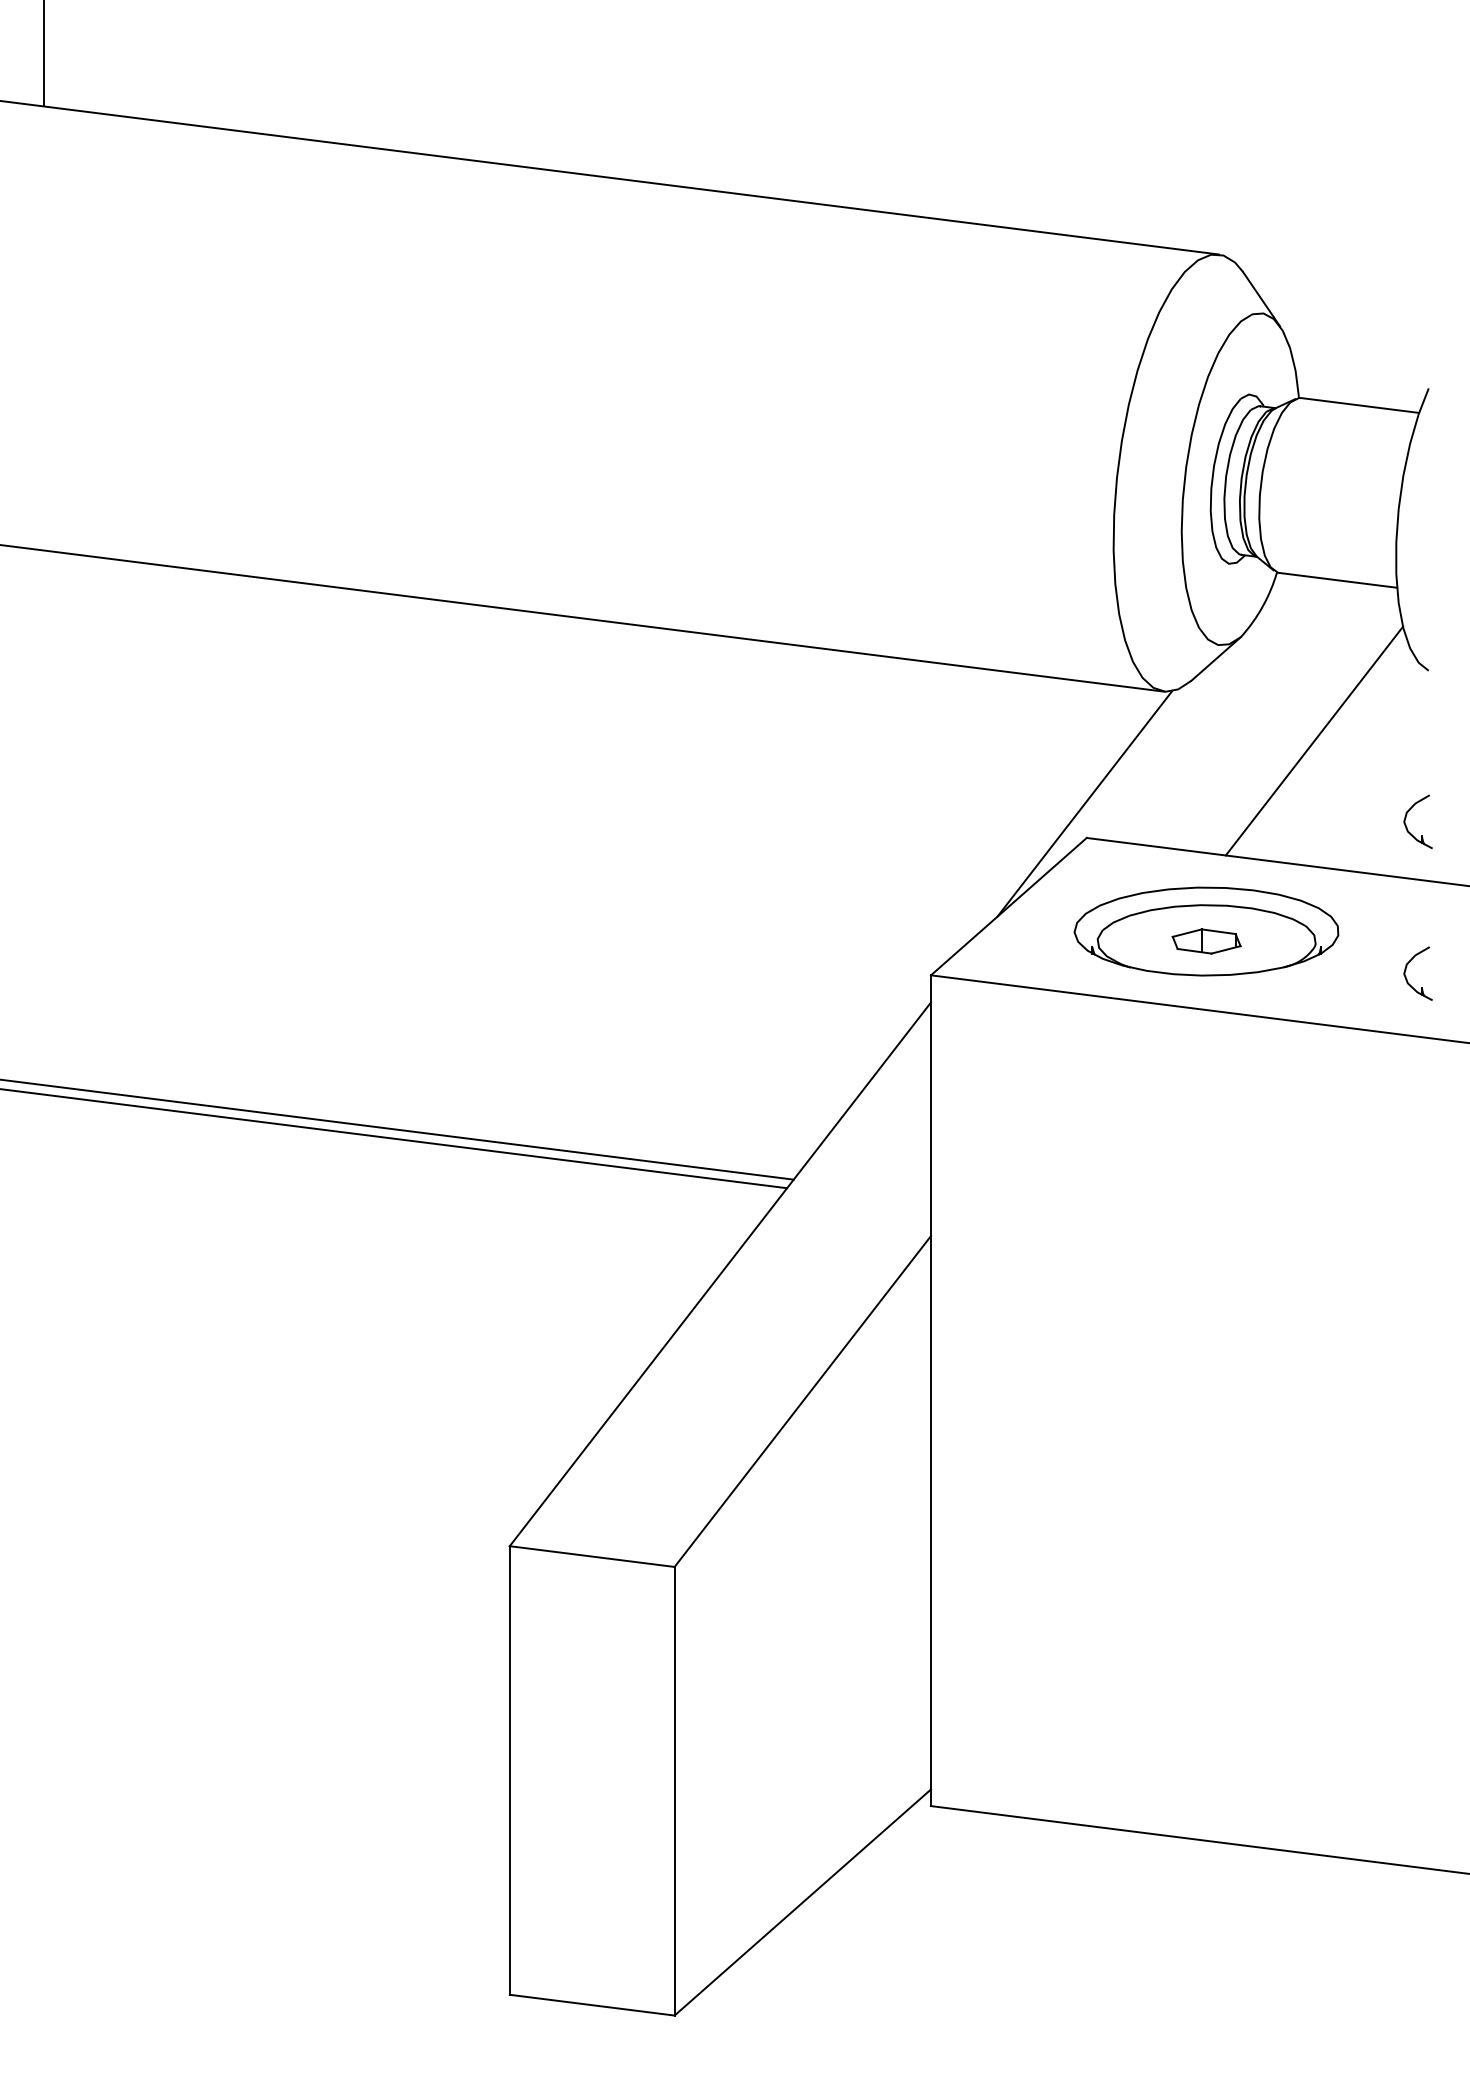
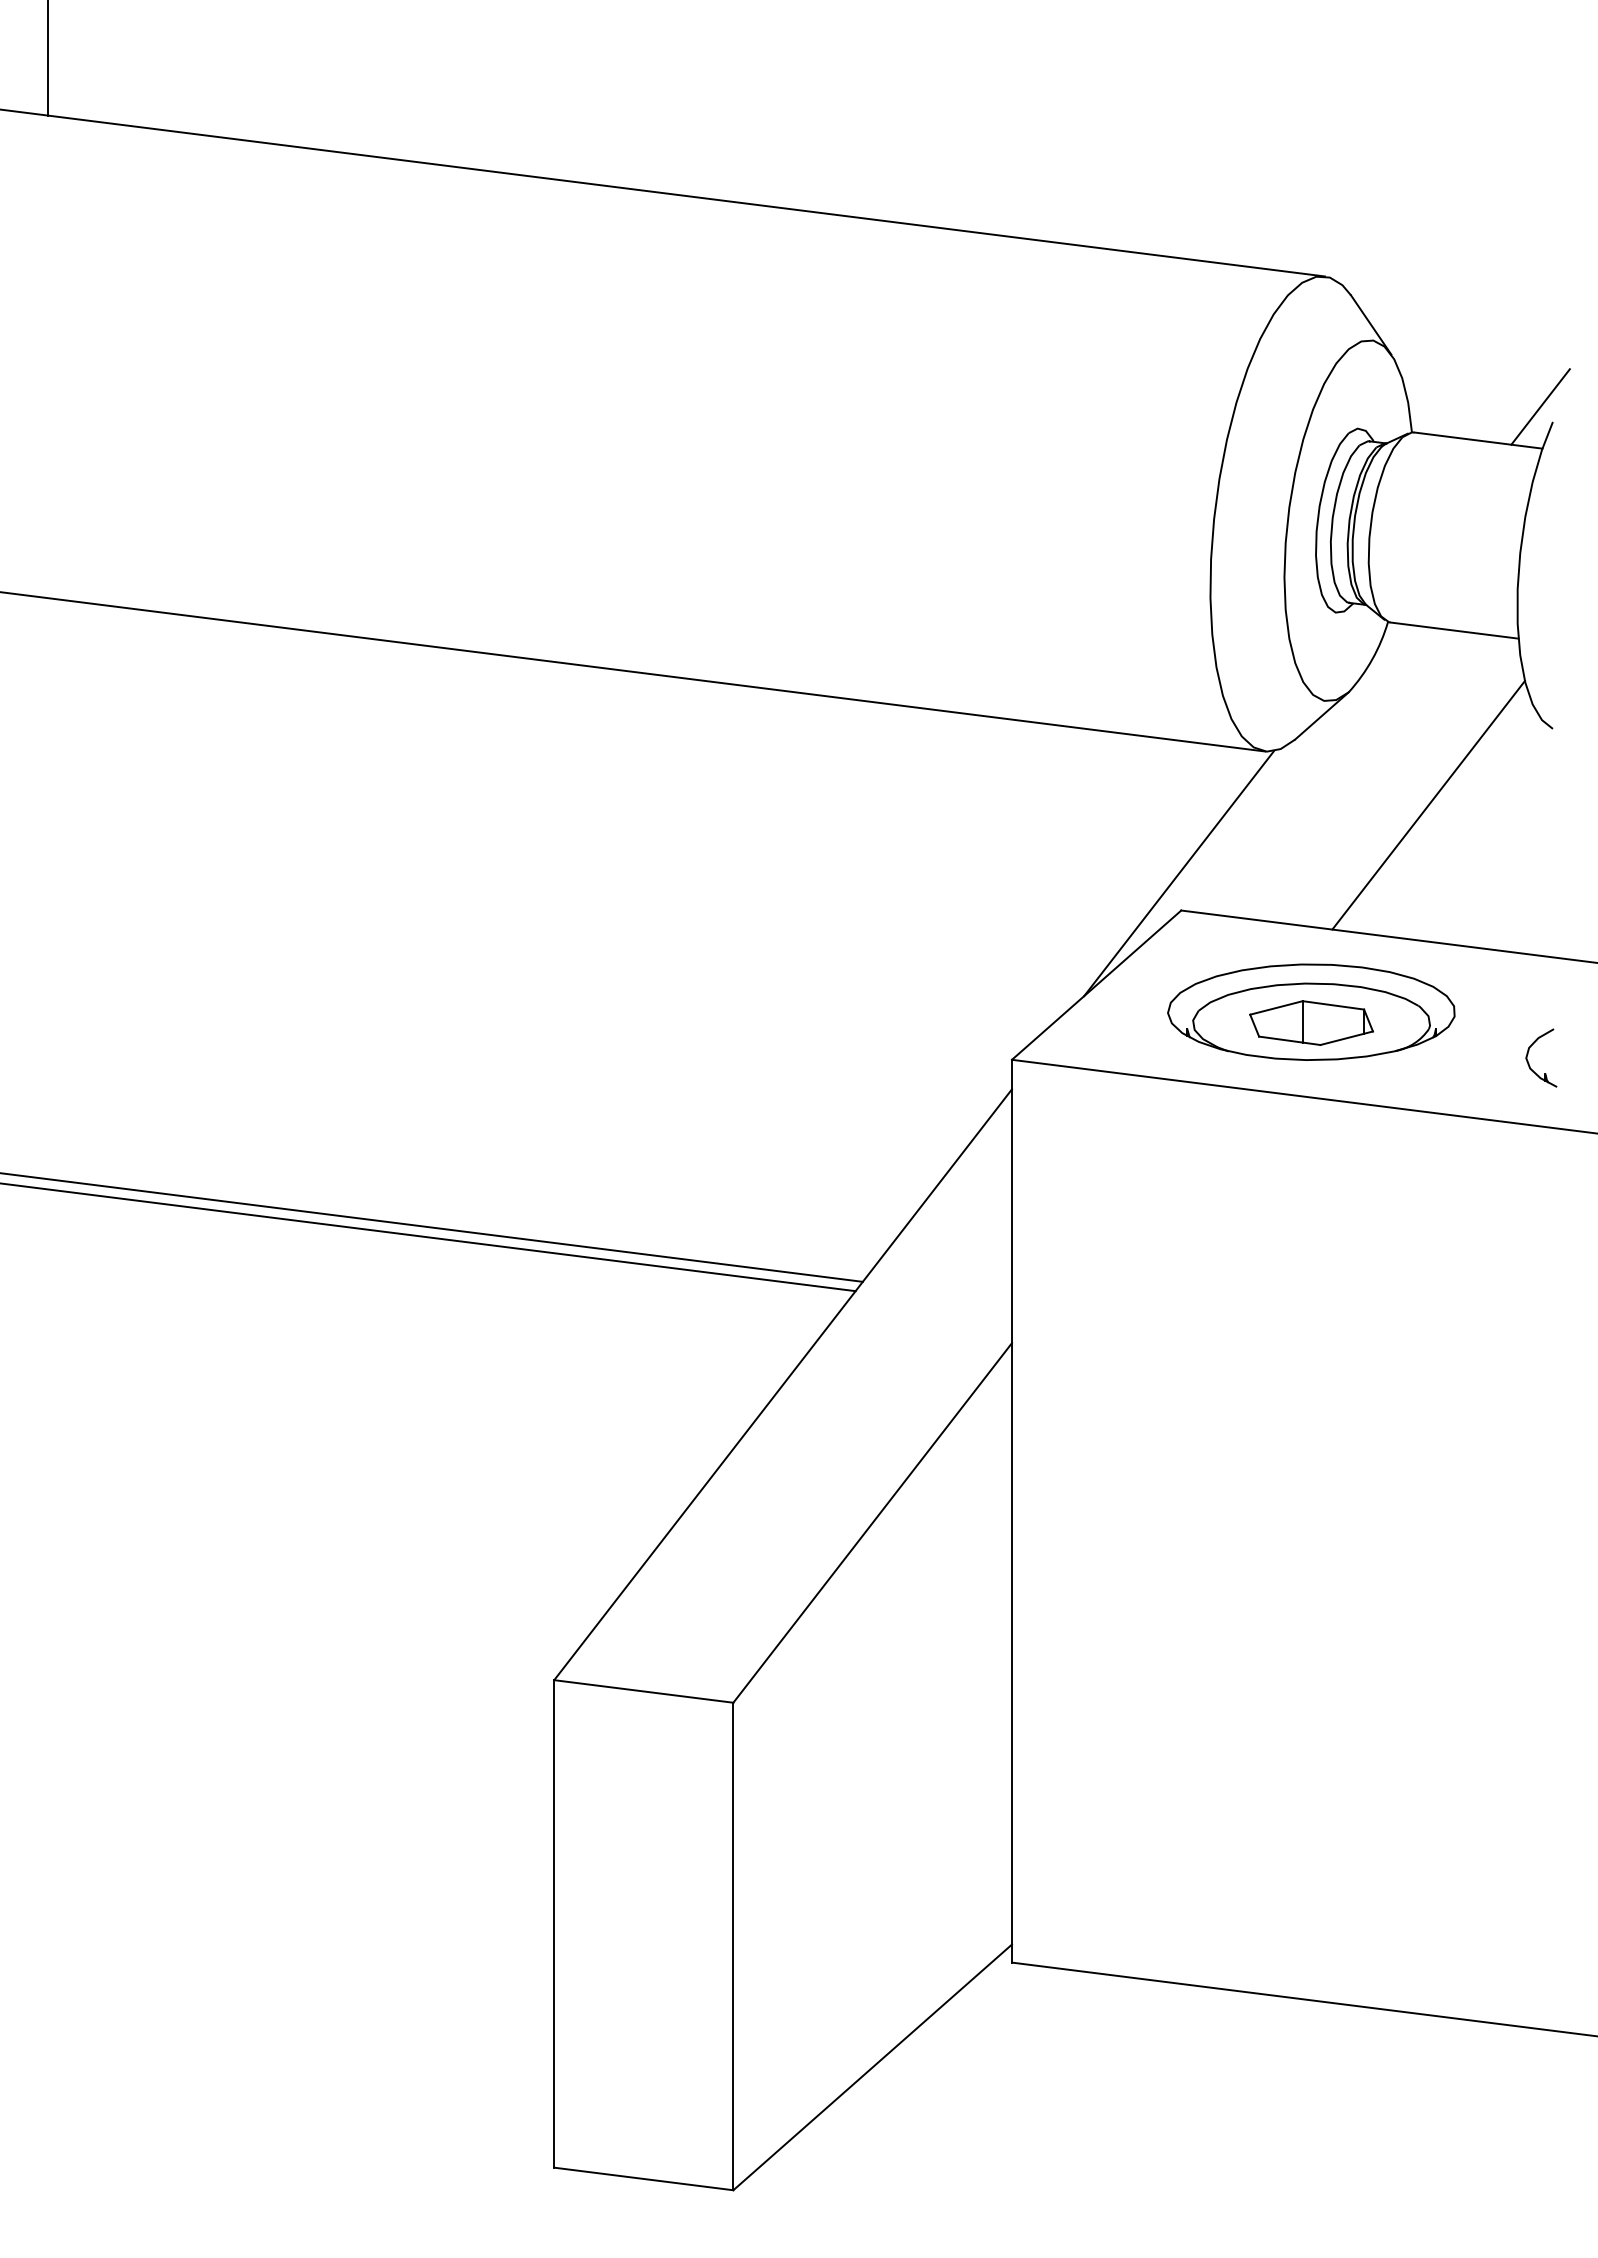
line: (1417, 374) -> (1540, 406), added
part: (1406, 818) -> (1528, 889), removed
part: (1206, 940) -> (1311, 1022), size x1.67

